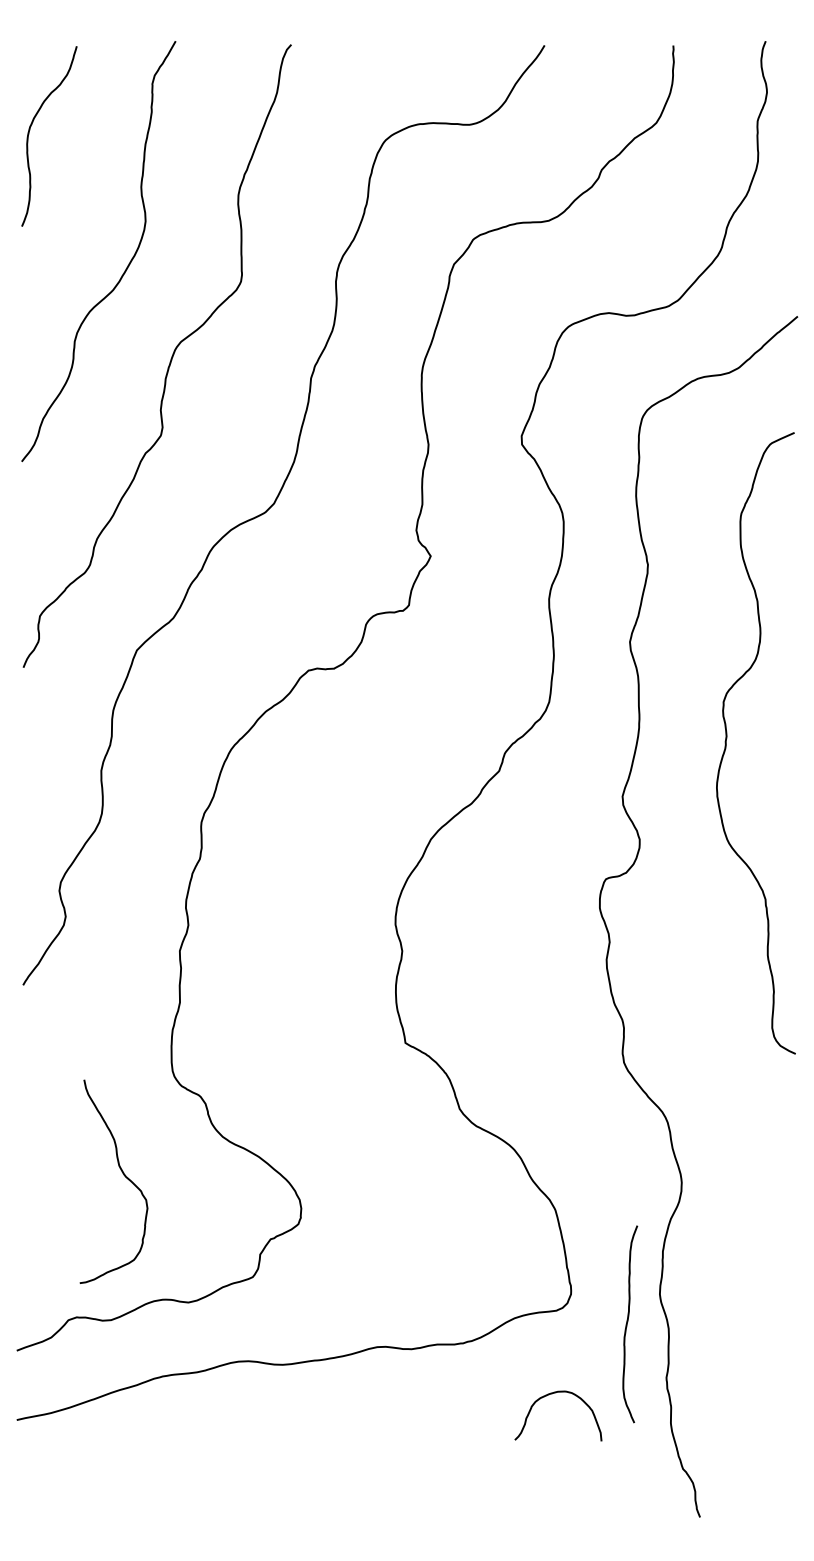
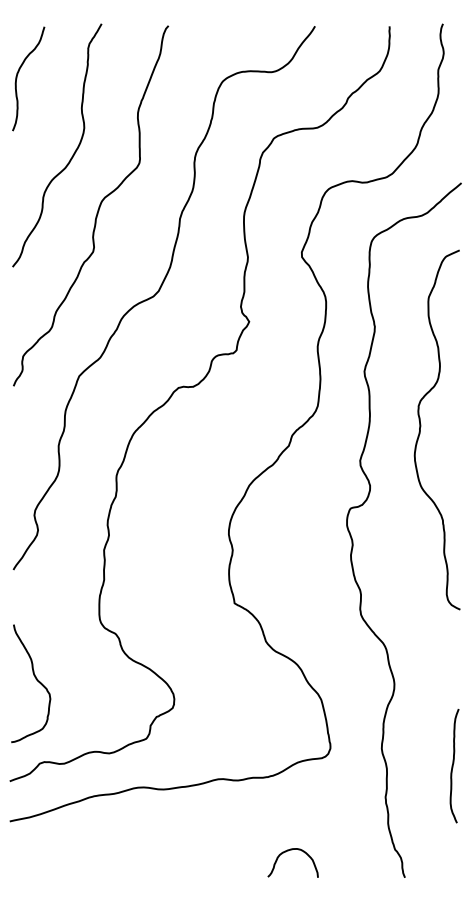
curve: (121, 1174) -> (35, 679), moved
curve: (628, 1323) -> (453, 765), moved
curve: (547, 1397) -> (286, 852), moved

